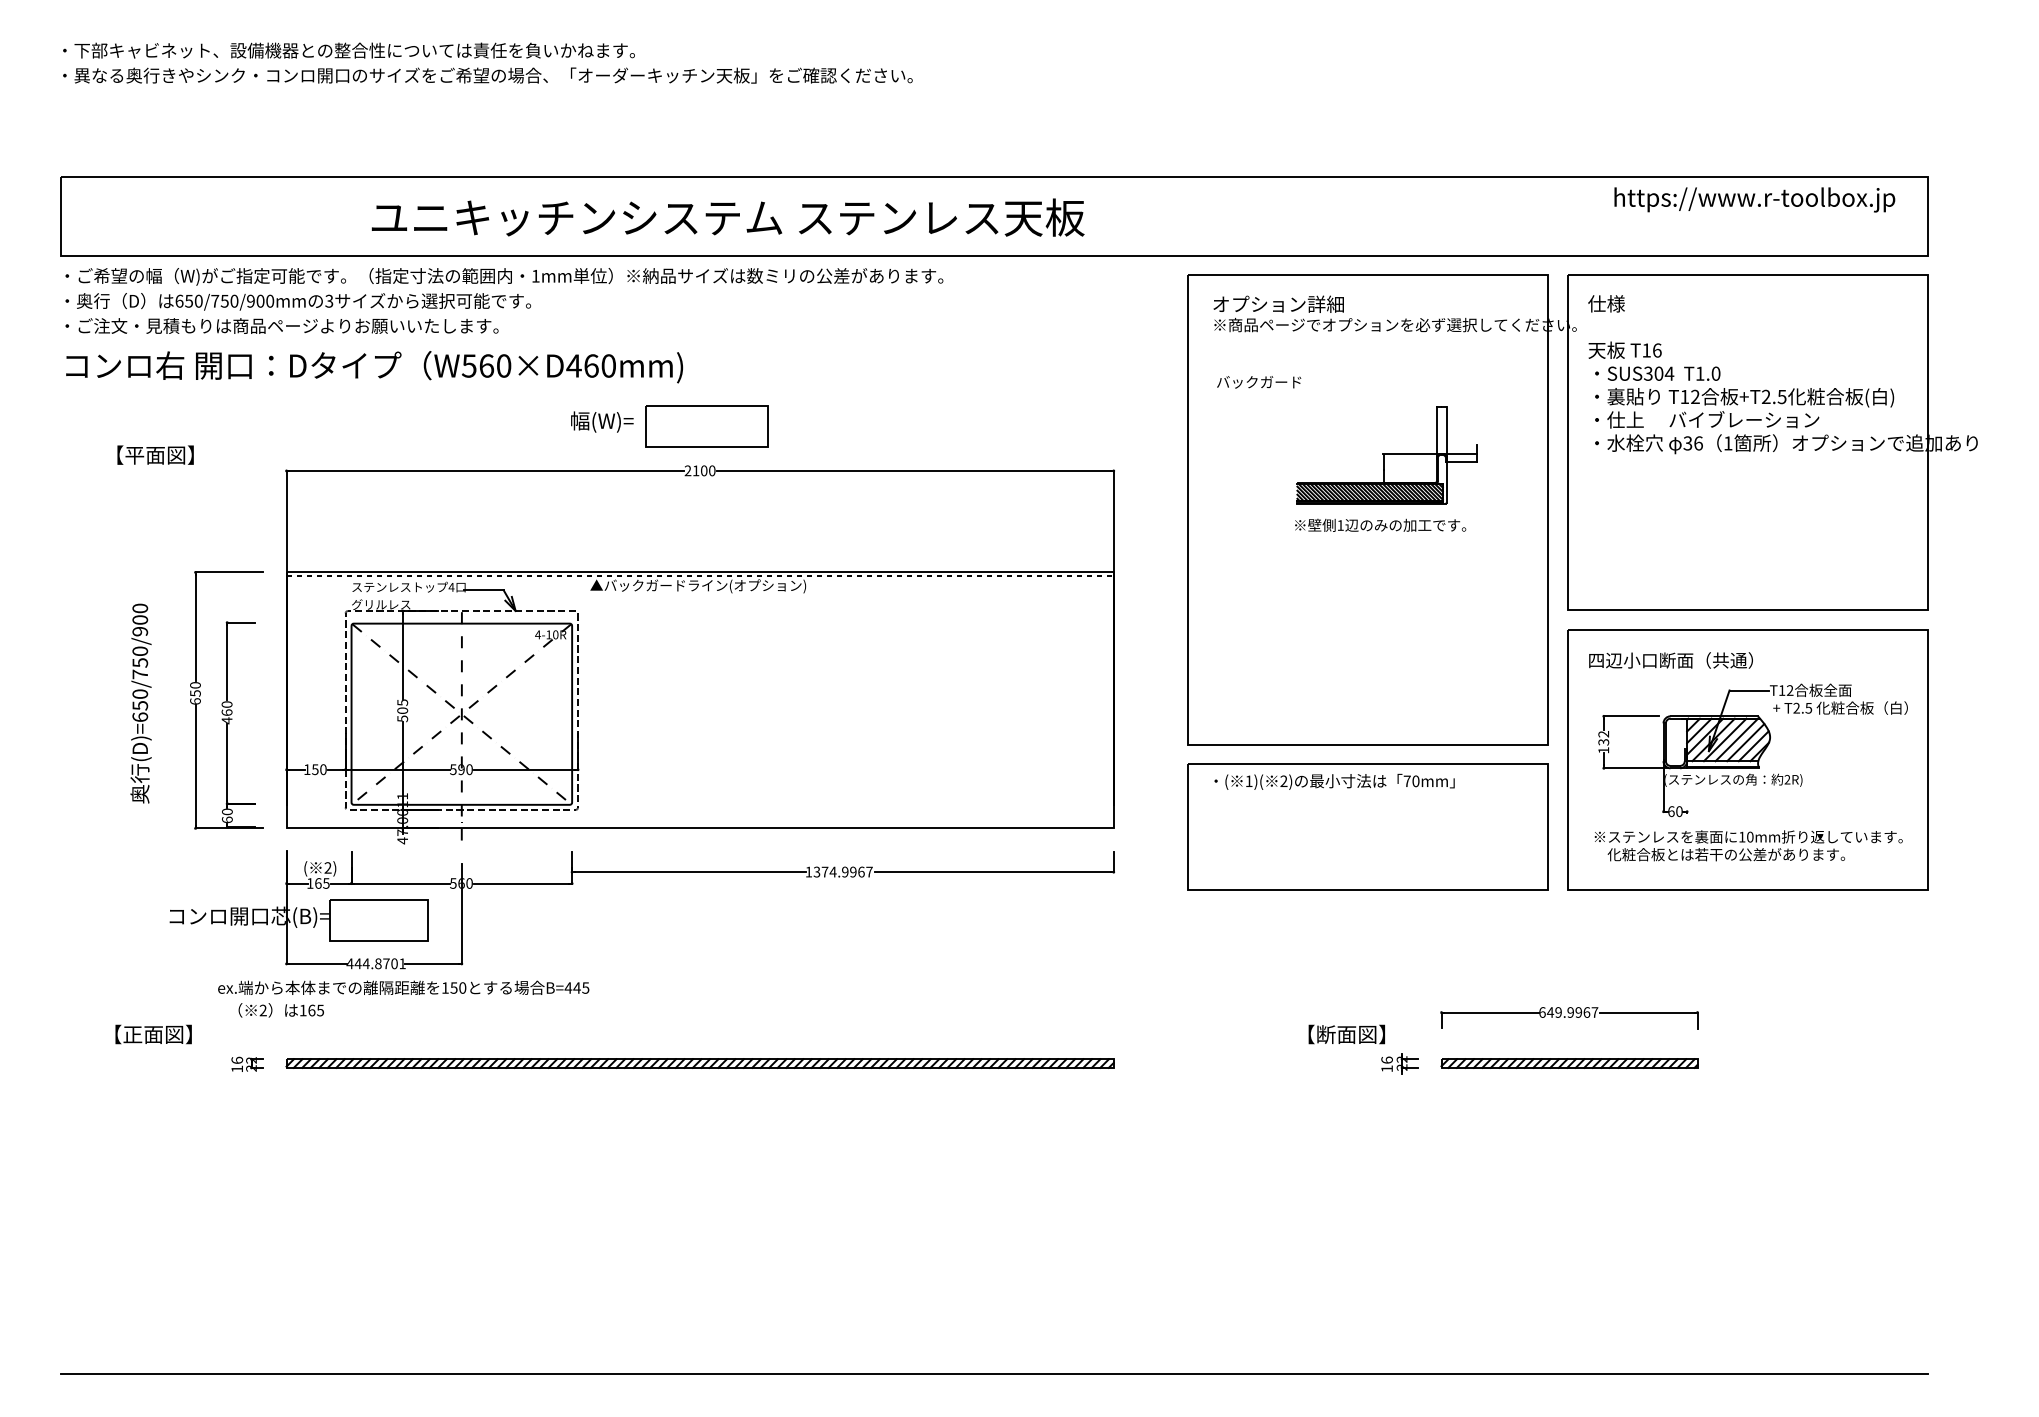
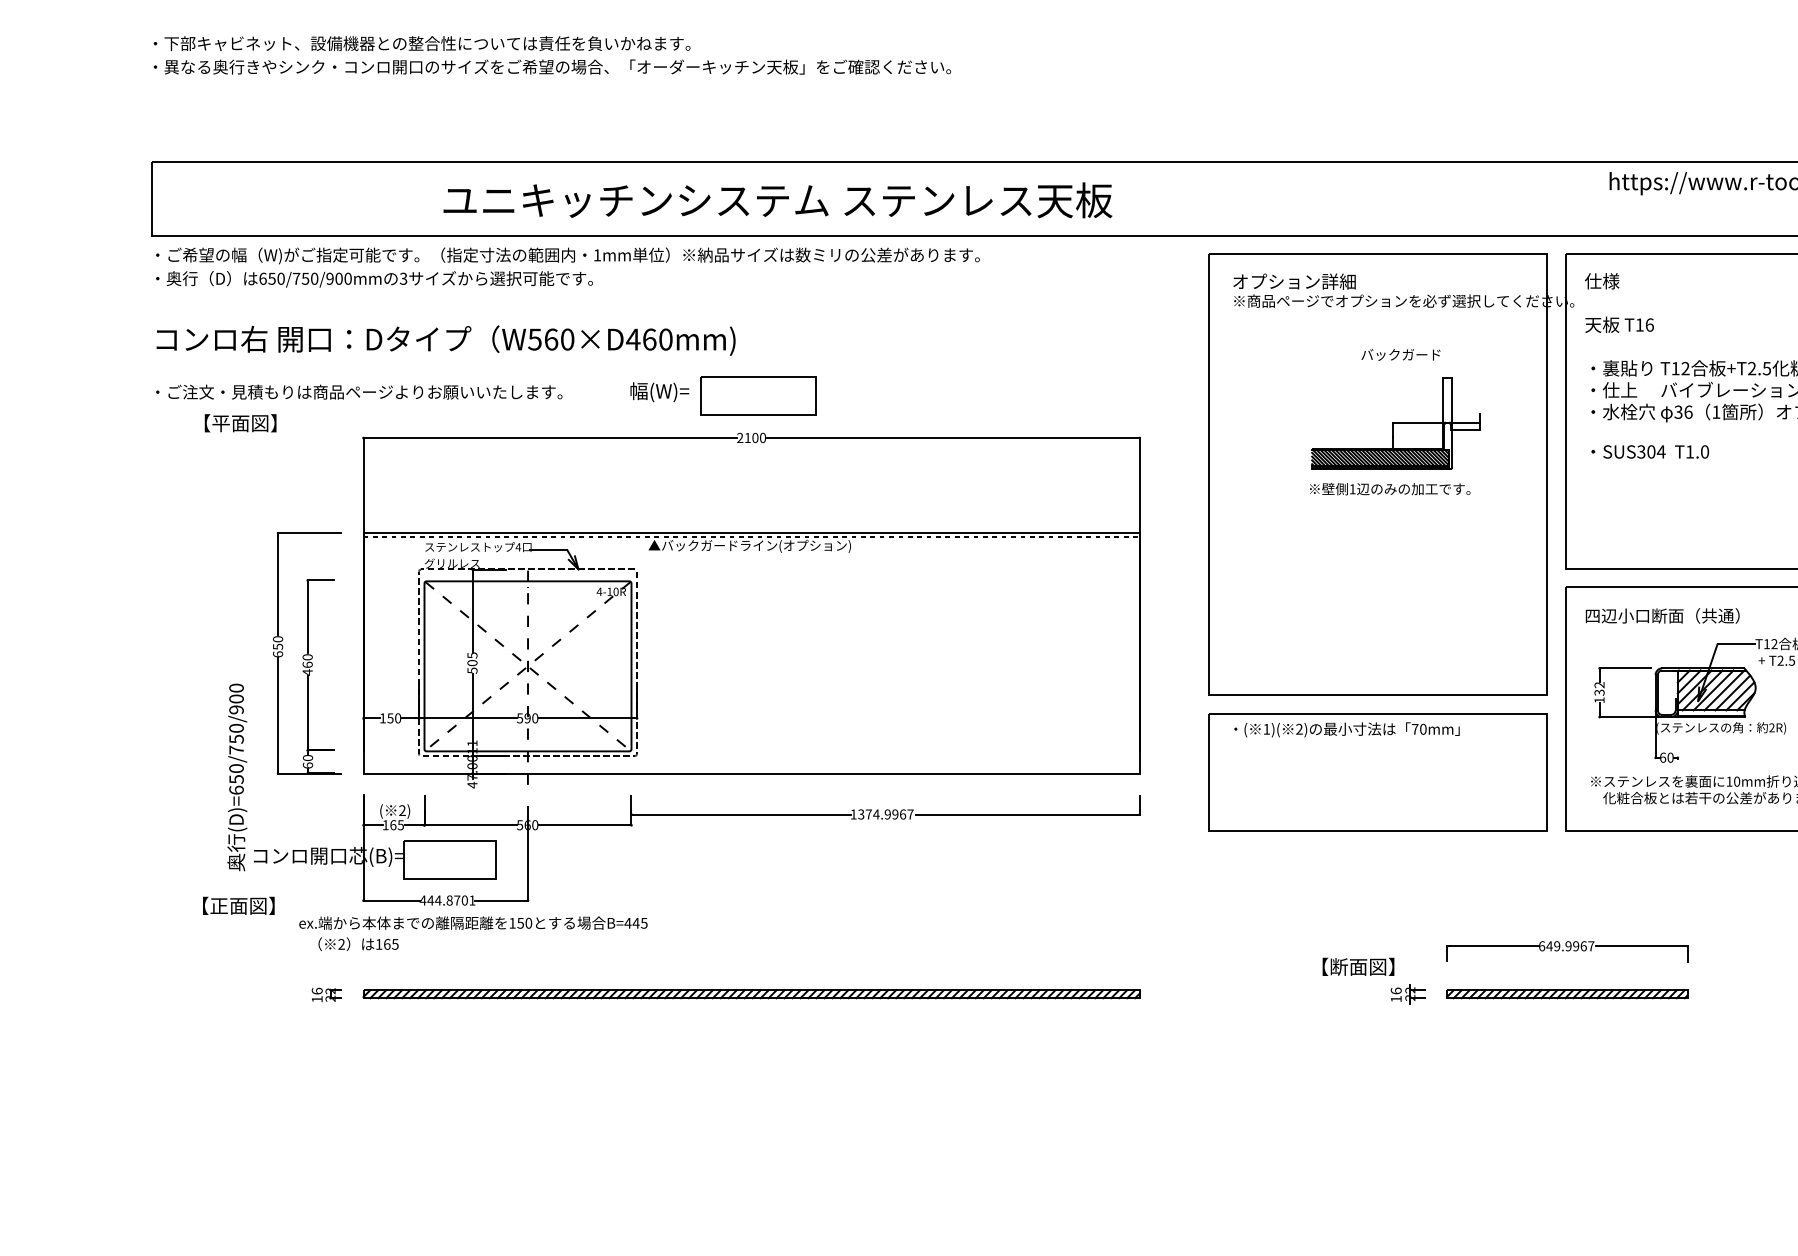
text: (281, 325) -> (358, 391), moved
text: (1657, 373) -> (1650, 451), moved
text: (1259, 382) -> (1401, 355), moved
text: (140, 703) -> (236, 777), moved
text: (153, 1034) -> (238, 905), moved

